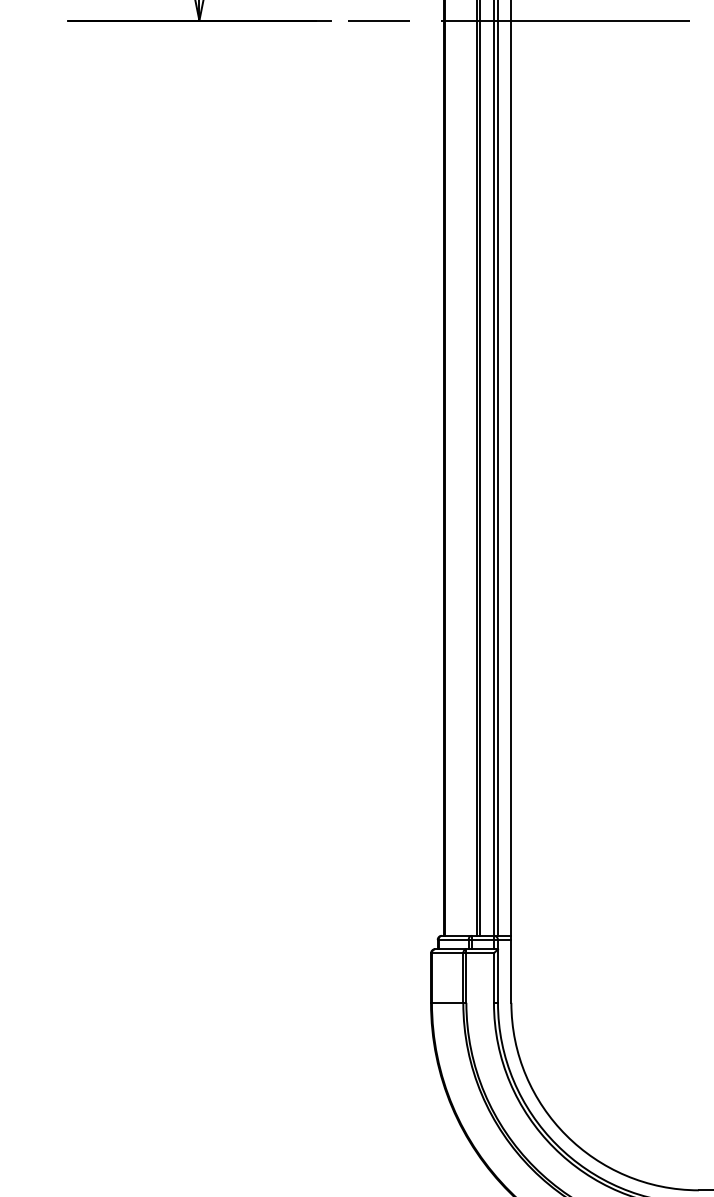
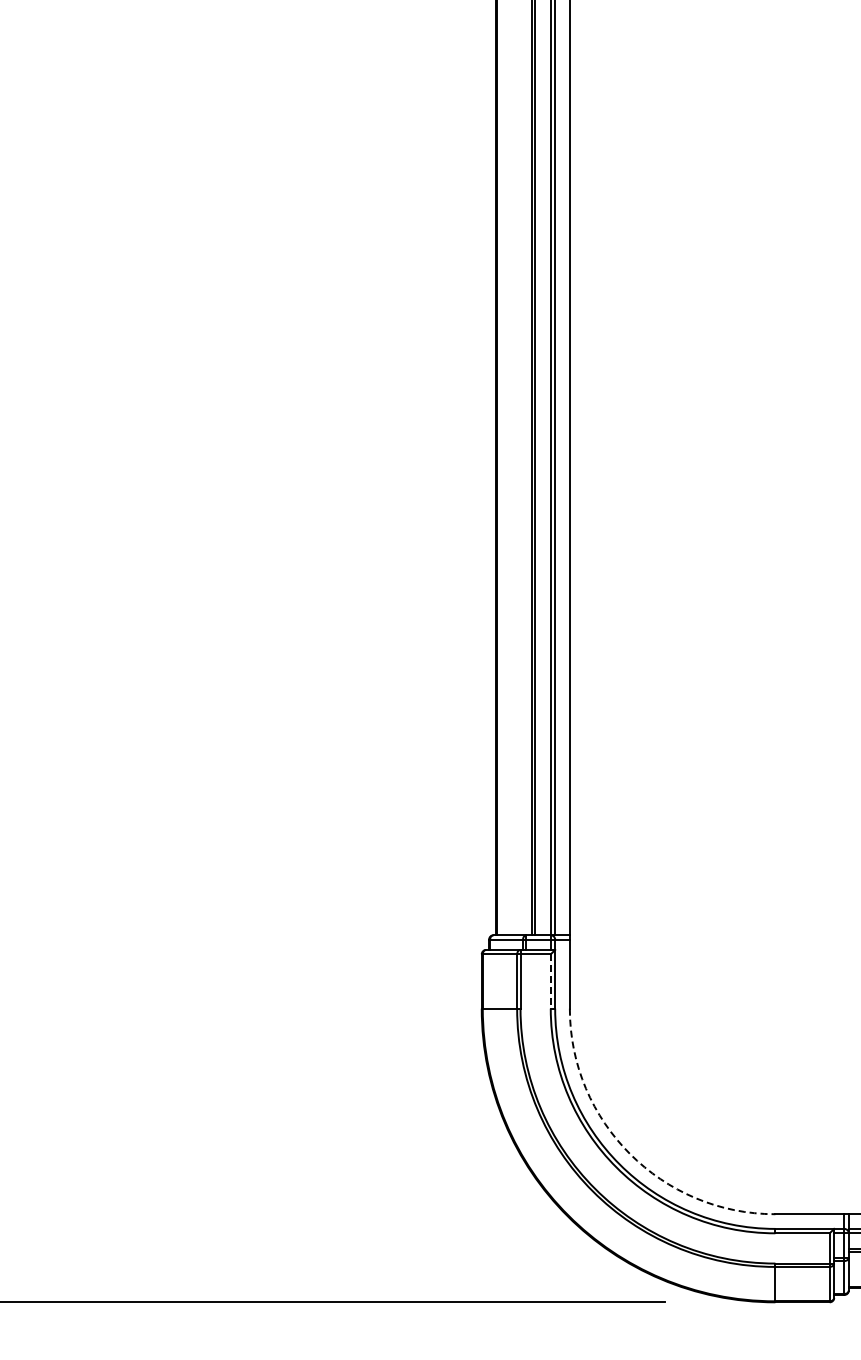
line: (493, 978) -> (550, 982), solid -> dashed
arc: (566, 1135) -> (630, 1154), solid -> dashed

